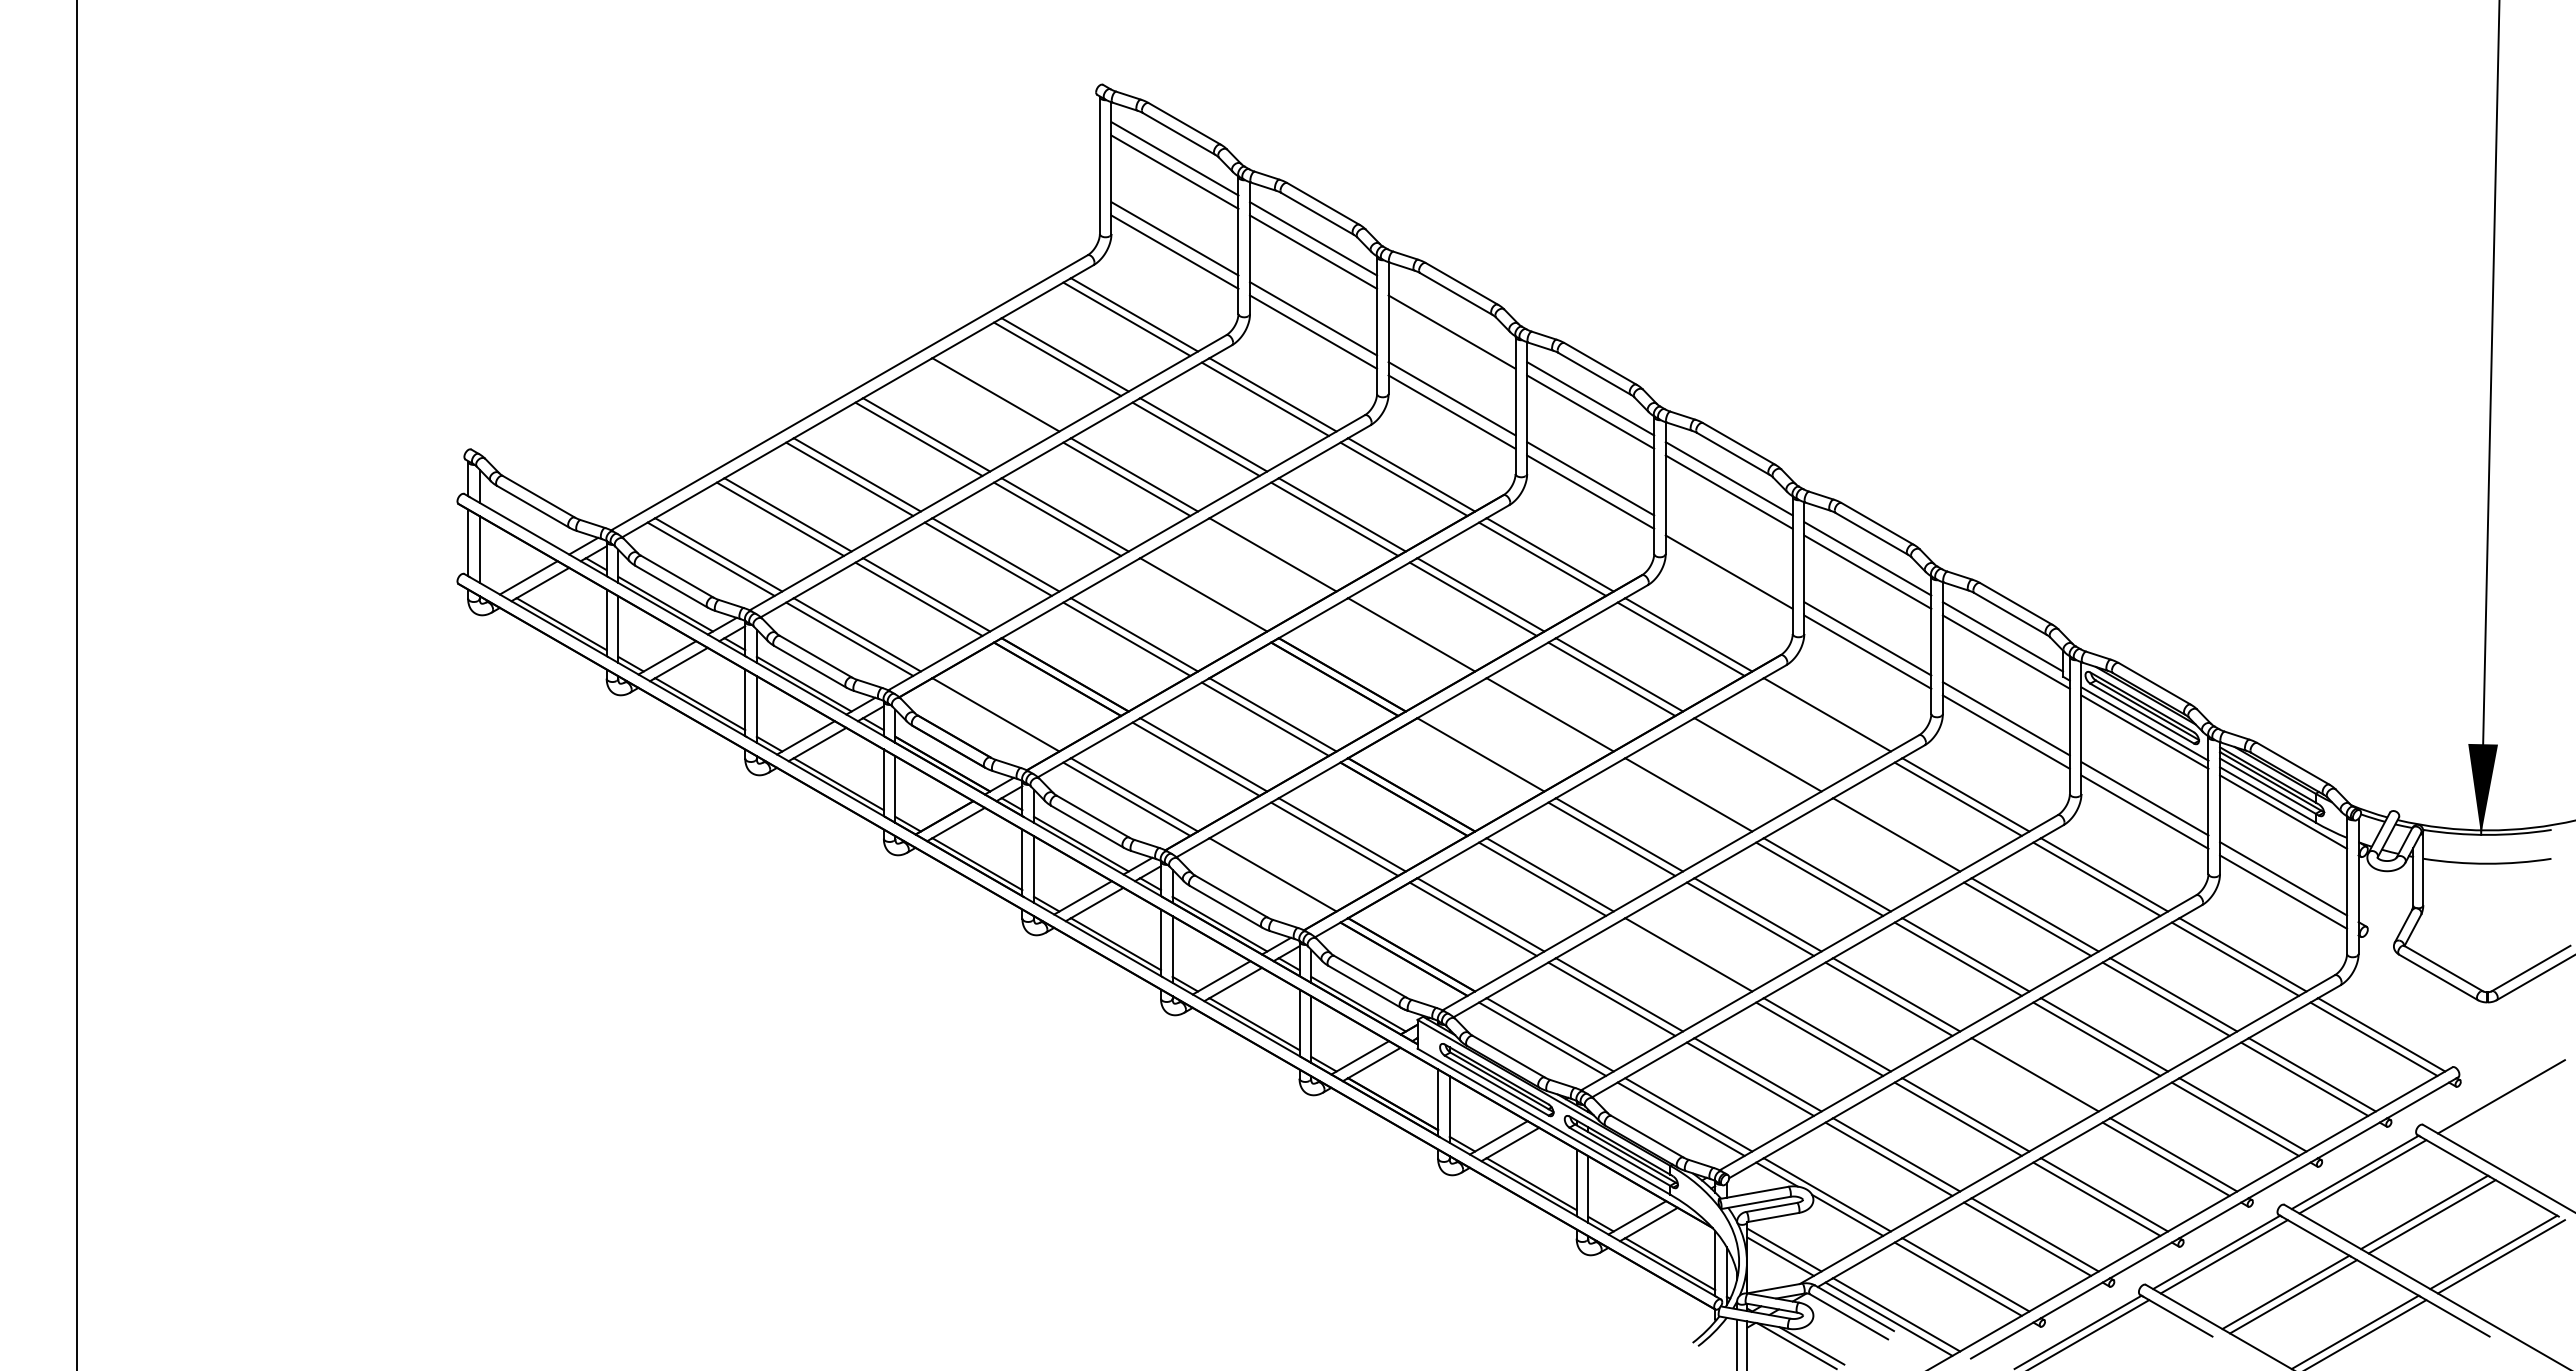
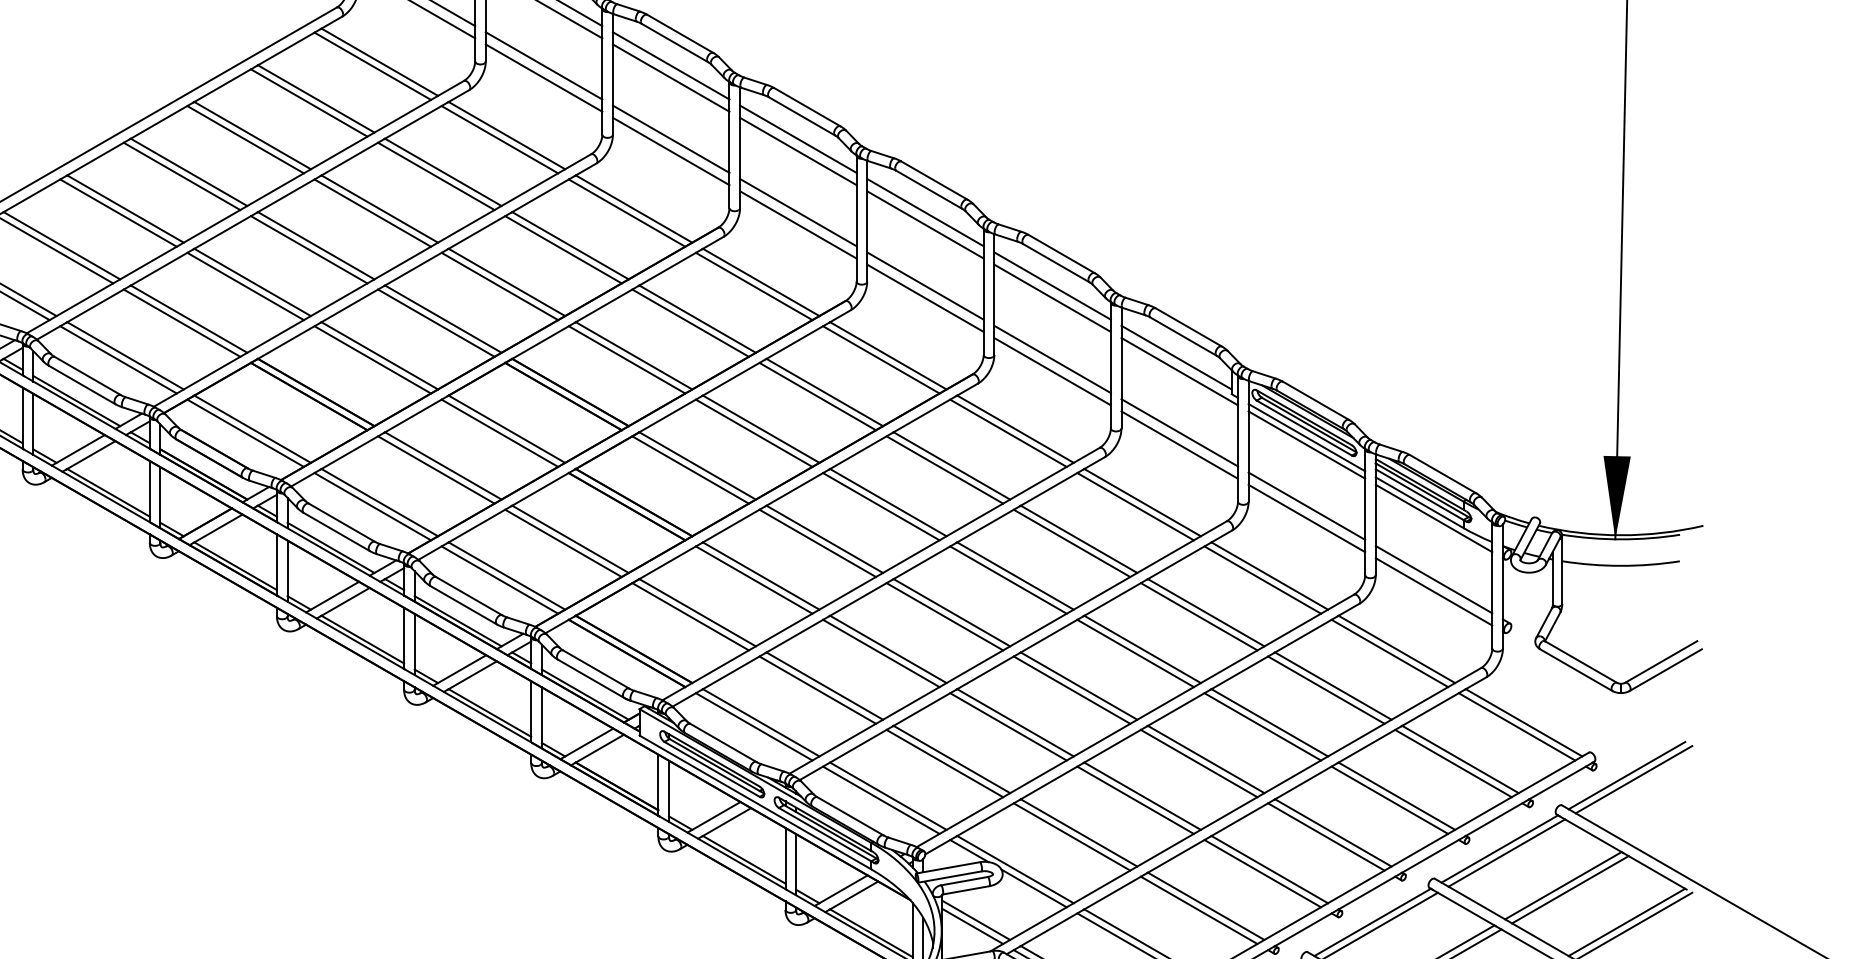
line: (1451, 318) -> (670, 65), added
line: (987, 398) -> (244, 138), added
line: (1264, 558) -> (499, 285), added
line: (1728, 558) -> (924, 285), added
line: (1195, 598) -> (435, 322), added
line: (1403, 638) -> (626, 359), added
line: (987, 718) -> (244, 432), added
line: (1542, 718) -> (754, 432), added
line: (1819, 718) -> (1008, 432), added
line: (1472, 758) -> (689, 469), added
line: (1749, 758) -> (944, 469), added
line: (1680, 798) -> (880, 505), added
line: (1888, 838) -> (1071, 542), added
line: (1264, 878) -> (499, 579), added
line: (1680, 958) -> (880, 652), added
line: (2027, 1078) -> (1199, 762), added
line: (2493, 1092) -> (1626, 775), added

